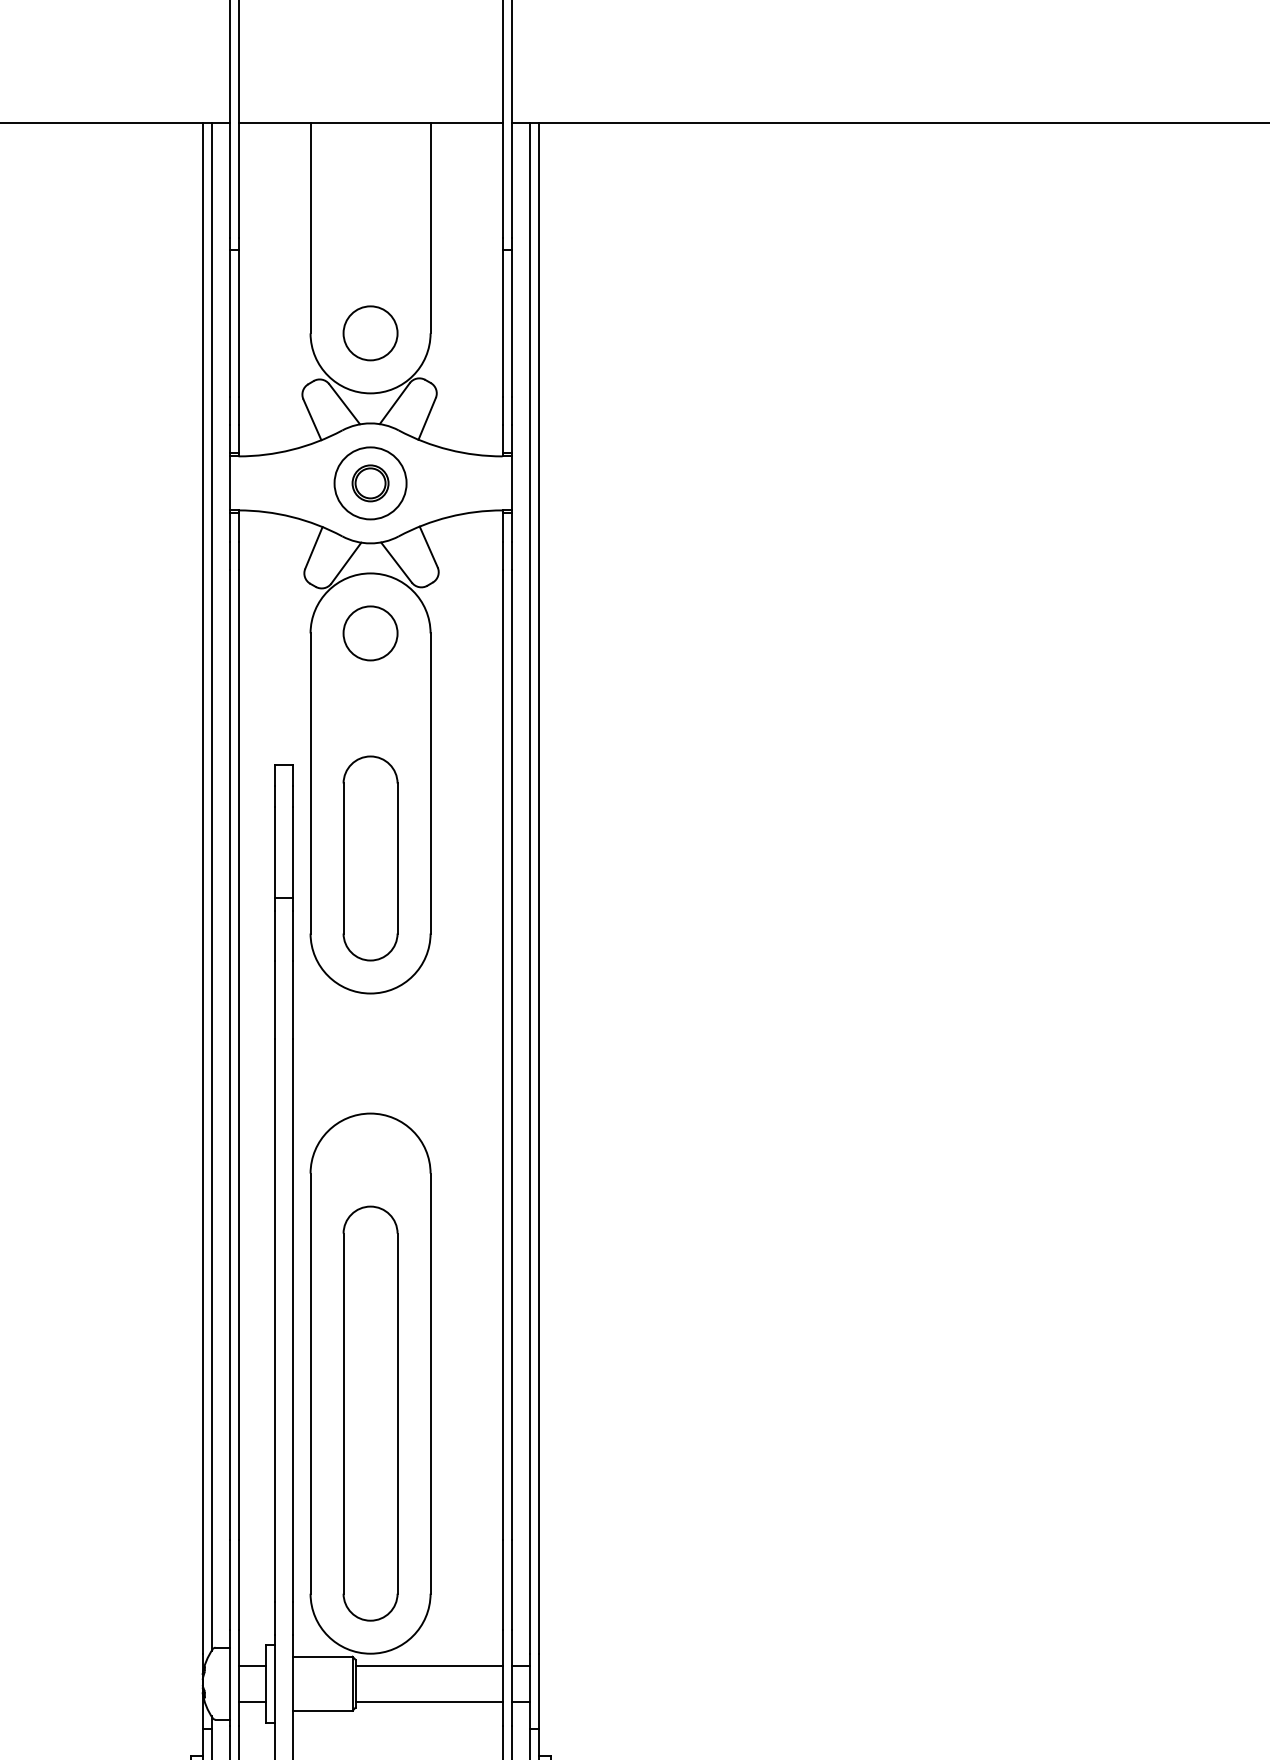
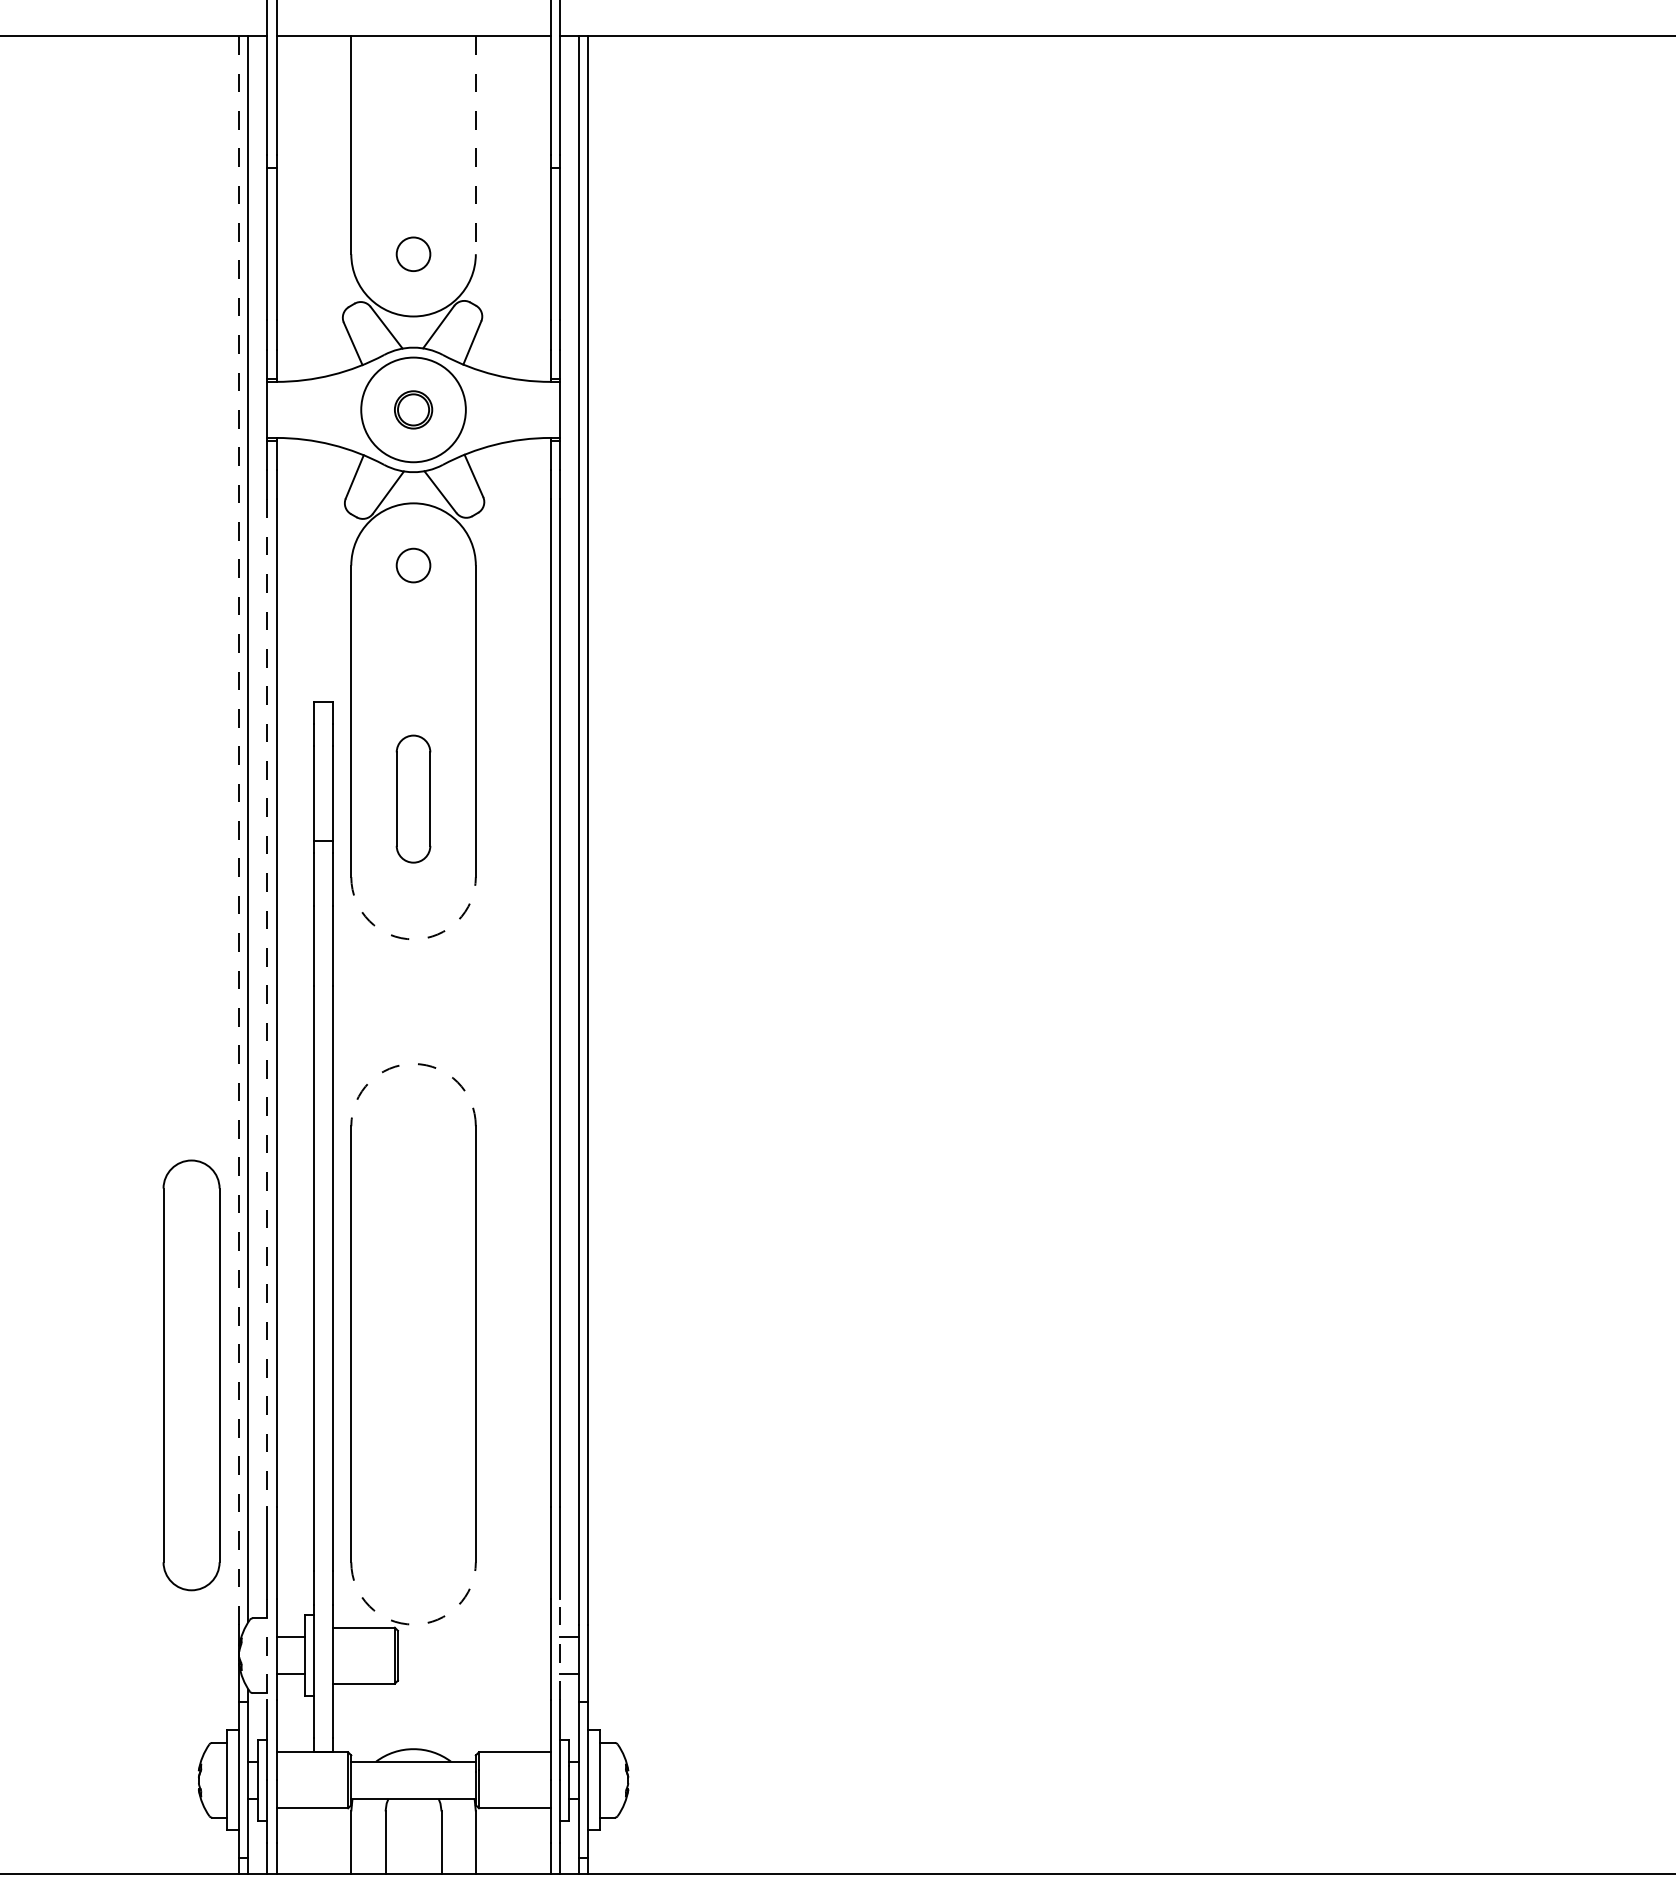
line: (430, 228) -> (475, 145), solid -> dashed
circle: (370, 333) -> (413, 254), size x0.6
circle: (370, 482) -> (413, 409), size x1.4
circle: (370, 633) -> (413, 565), size x0.6
part: (370, 857) -> (413, 798), size x0.6
line: (202, 888) -> (239, 830), solid -> dashed
arc: (370, 993) -> (413, 939), solid -> dashed
line: (229, 1055) -> (267, 1003), solid -> dashed
arc: (370, 1113) -> (413, 1063), solid -> dashed
part: (370, 1413) -> (191, 1375), moved
arc: (370, 1653) -> (413, 1624), solid -> dashed
line: (428, 1666) -> (473, 1637), removed
line: (511, 1677) -> (559, 1649), solid -> dashed
line: (229, 1678) -> (267, 1650), solid -> dashed
line: (428, 1701) -> (473, 1674), removed

